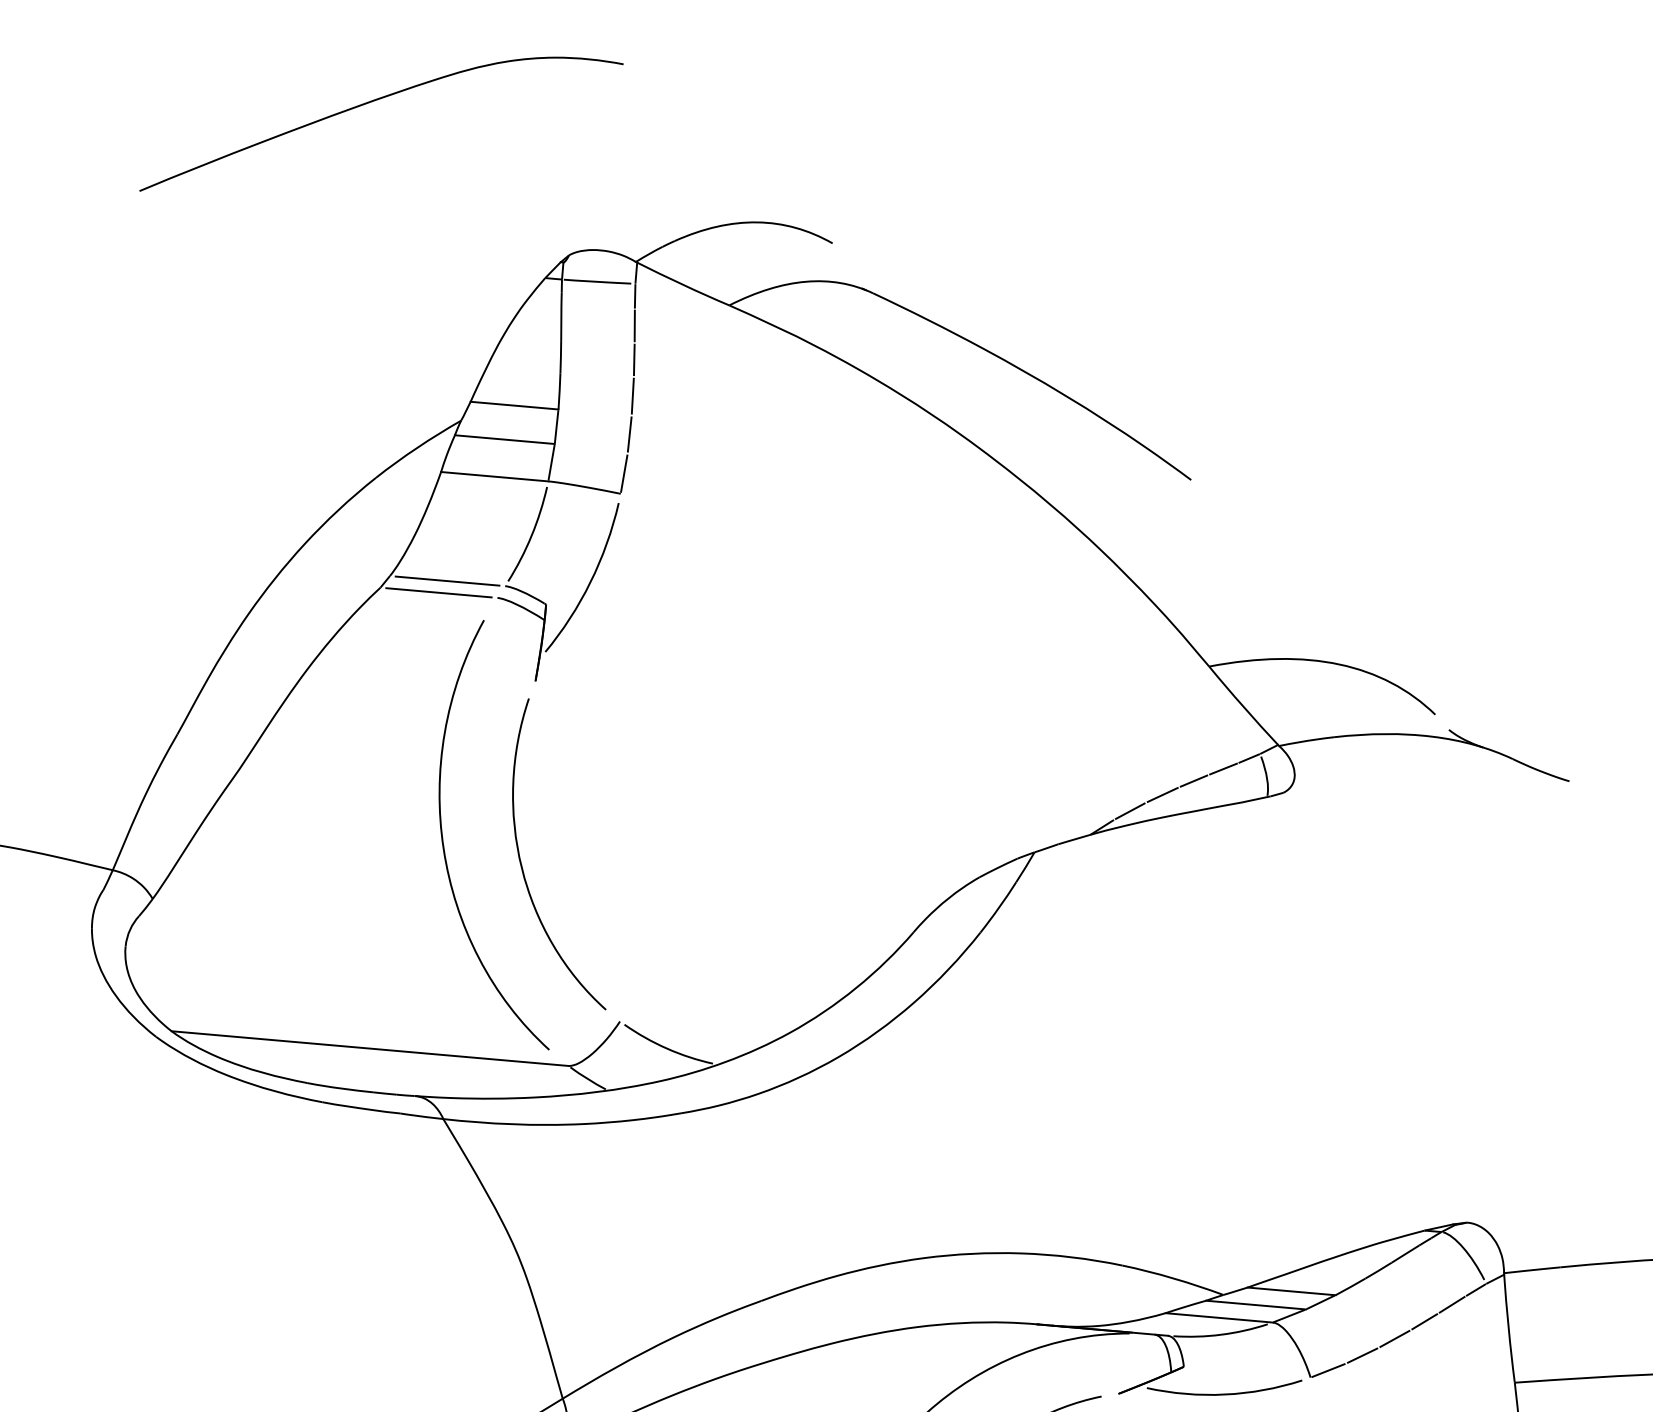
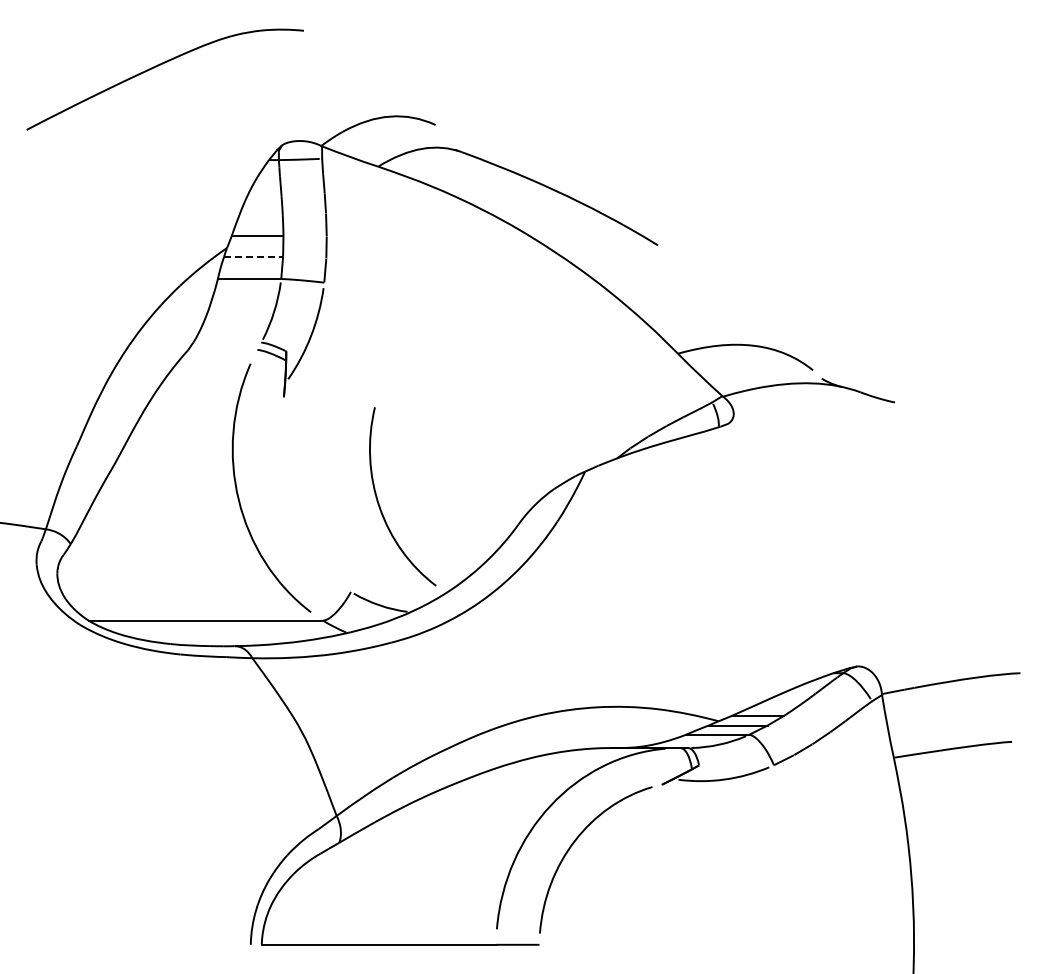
line: (506, 439) -> (254, 256), solid -> dashed
line: (446, 580) -> (226, 342), removed
line: (438, 591) -> (222, 349), removed
curve: (522, 862) -> (379, 503), moved

